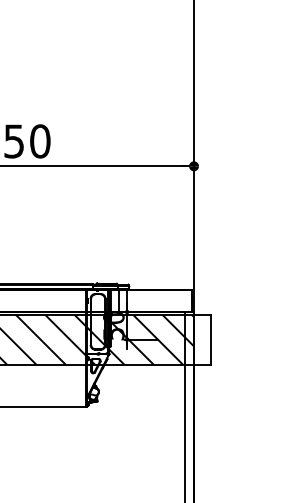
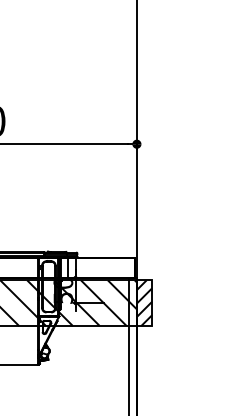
hatch: (202, 339) -> (144, 303), added

